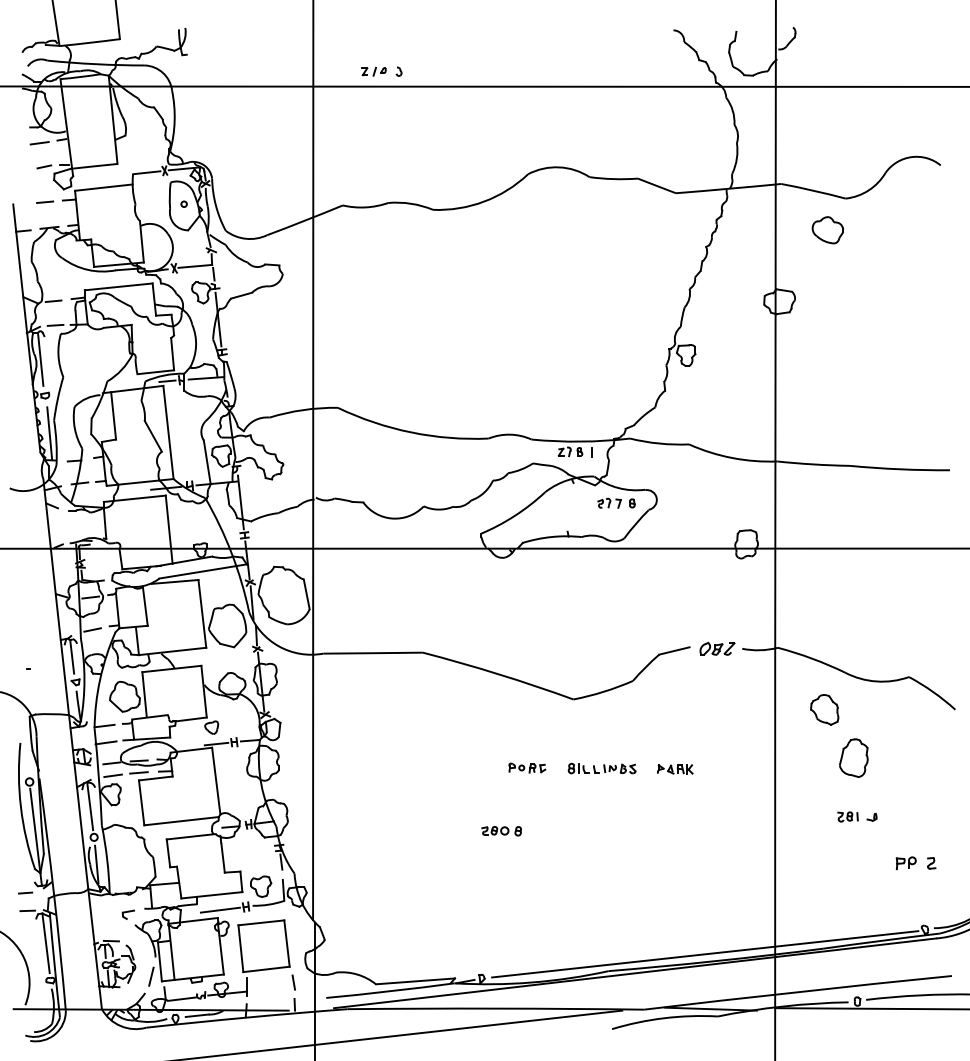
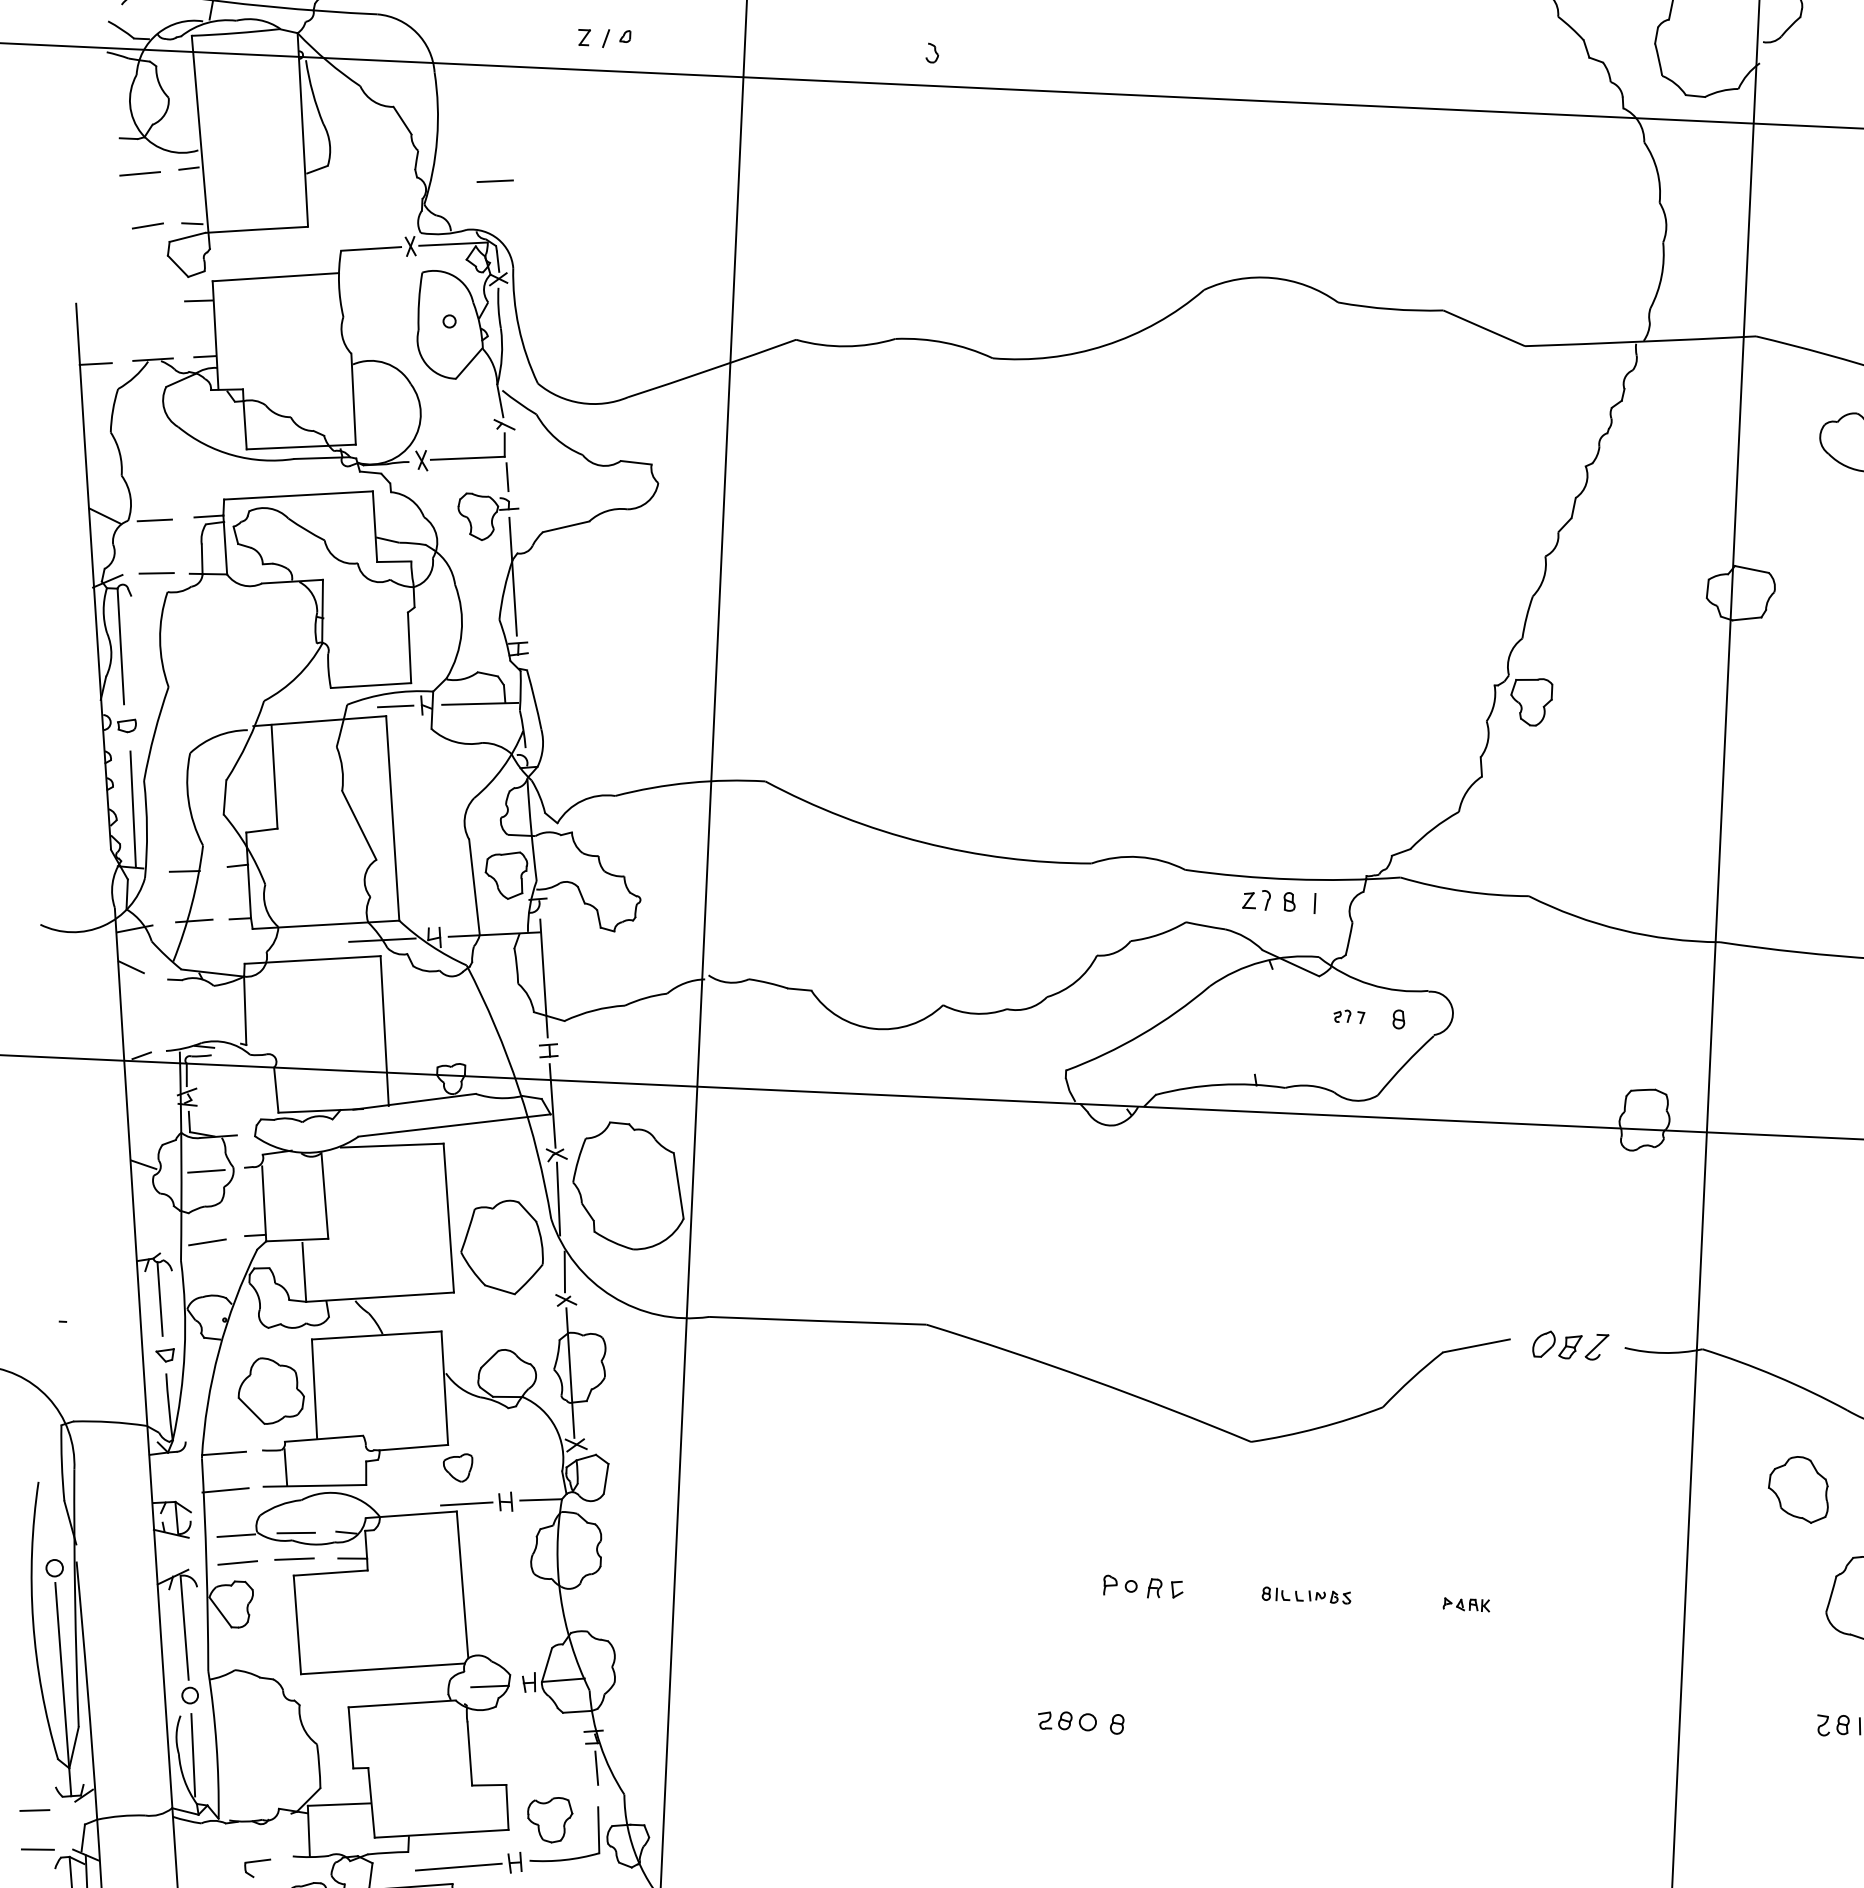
part: (373, 71) -> (603, 37), moved
line: (44, 201) -> (494, 179), moved
part: (609, 502) -> (1349, 1015), size x0.6
part: (601, 768) -> (1305, 1595), size x0.6
part: (675, 769) -> (1466, 1604), size x0.6

